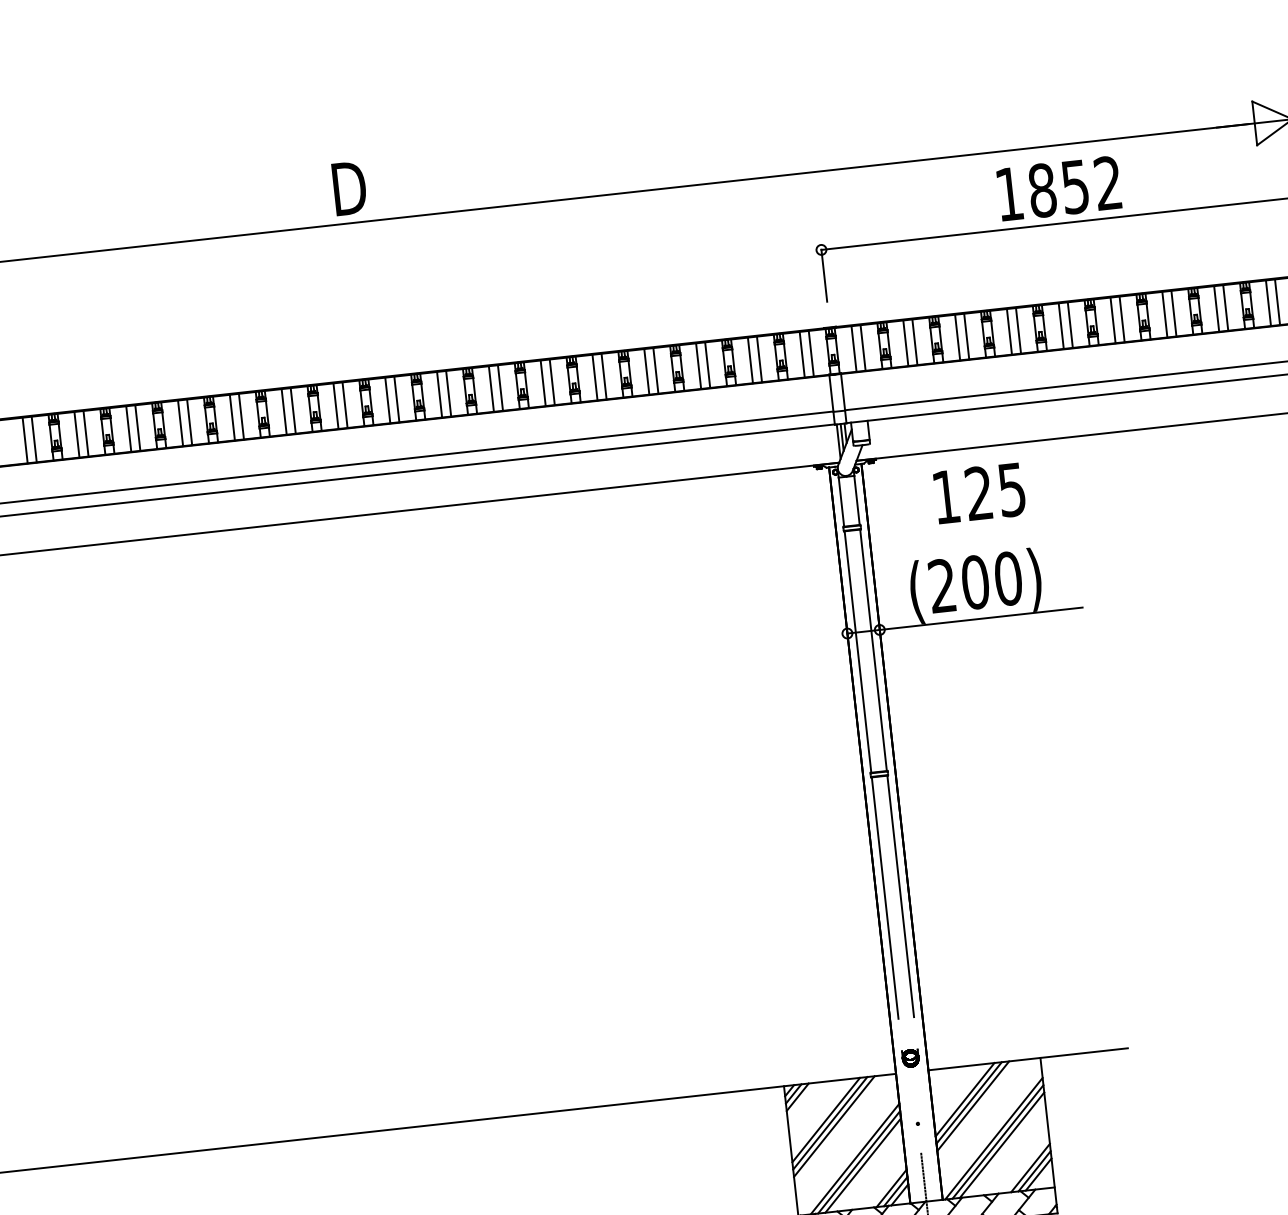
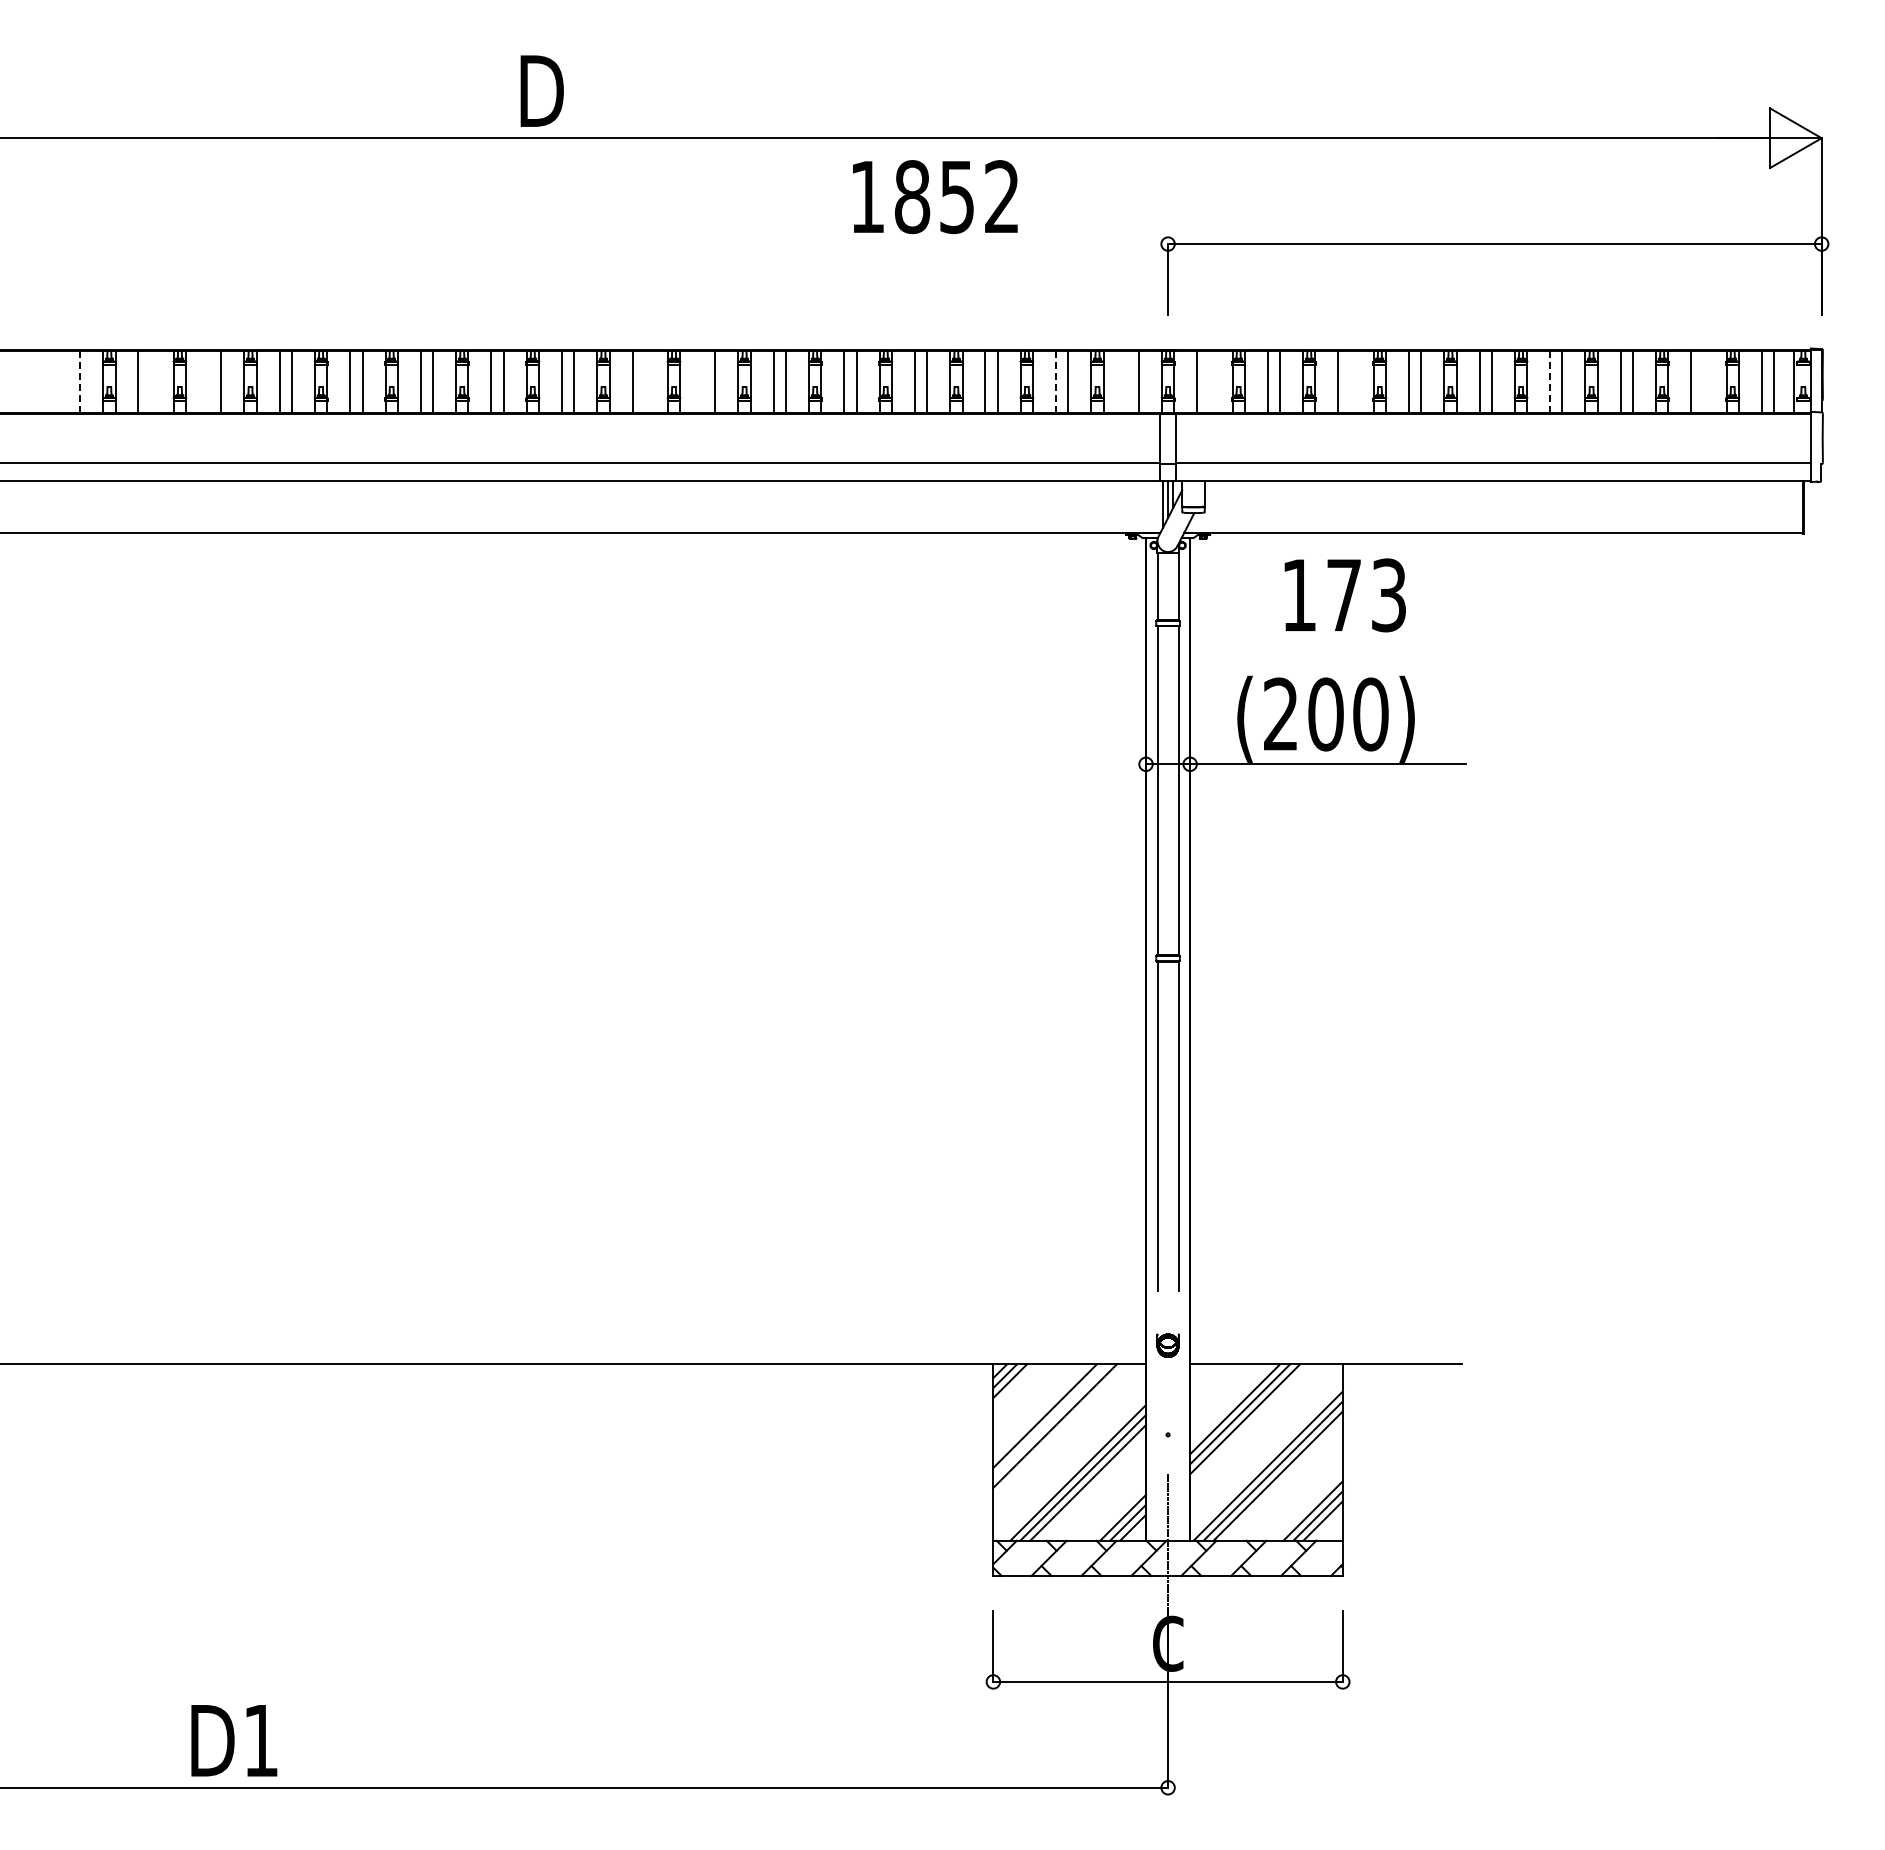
text: (1059, 189) -> (935, 197), moved
line: (1225, 308) -> (1703, 382), removed
line: (1113, 319) -> (1550, 381), solid -> dashed
line: (966, 336) -> (1350, 382), removed
line: (863, 348) -> (1209, 382), removed
line: (802, 354) -> (1126, 382), removed
line: (750, 359) -> (1056, 381), solid -> dashed
line: (491, 389) -> (703, 382), removed
line: (448, 393) -> (644, 382), removed
line: (129, 429) -> (209, 382), removed
line: (85, 433) -> (150, 382), removed
line: (34, 438) -> (80, 381), solid -> dashed
line: (24, 440) -> (67, 382), removed
text: (995, 491) -> (1366, 594), 125 -> 173
line: (829, 1122) -> (1049, 1420), removed

